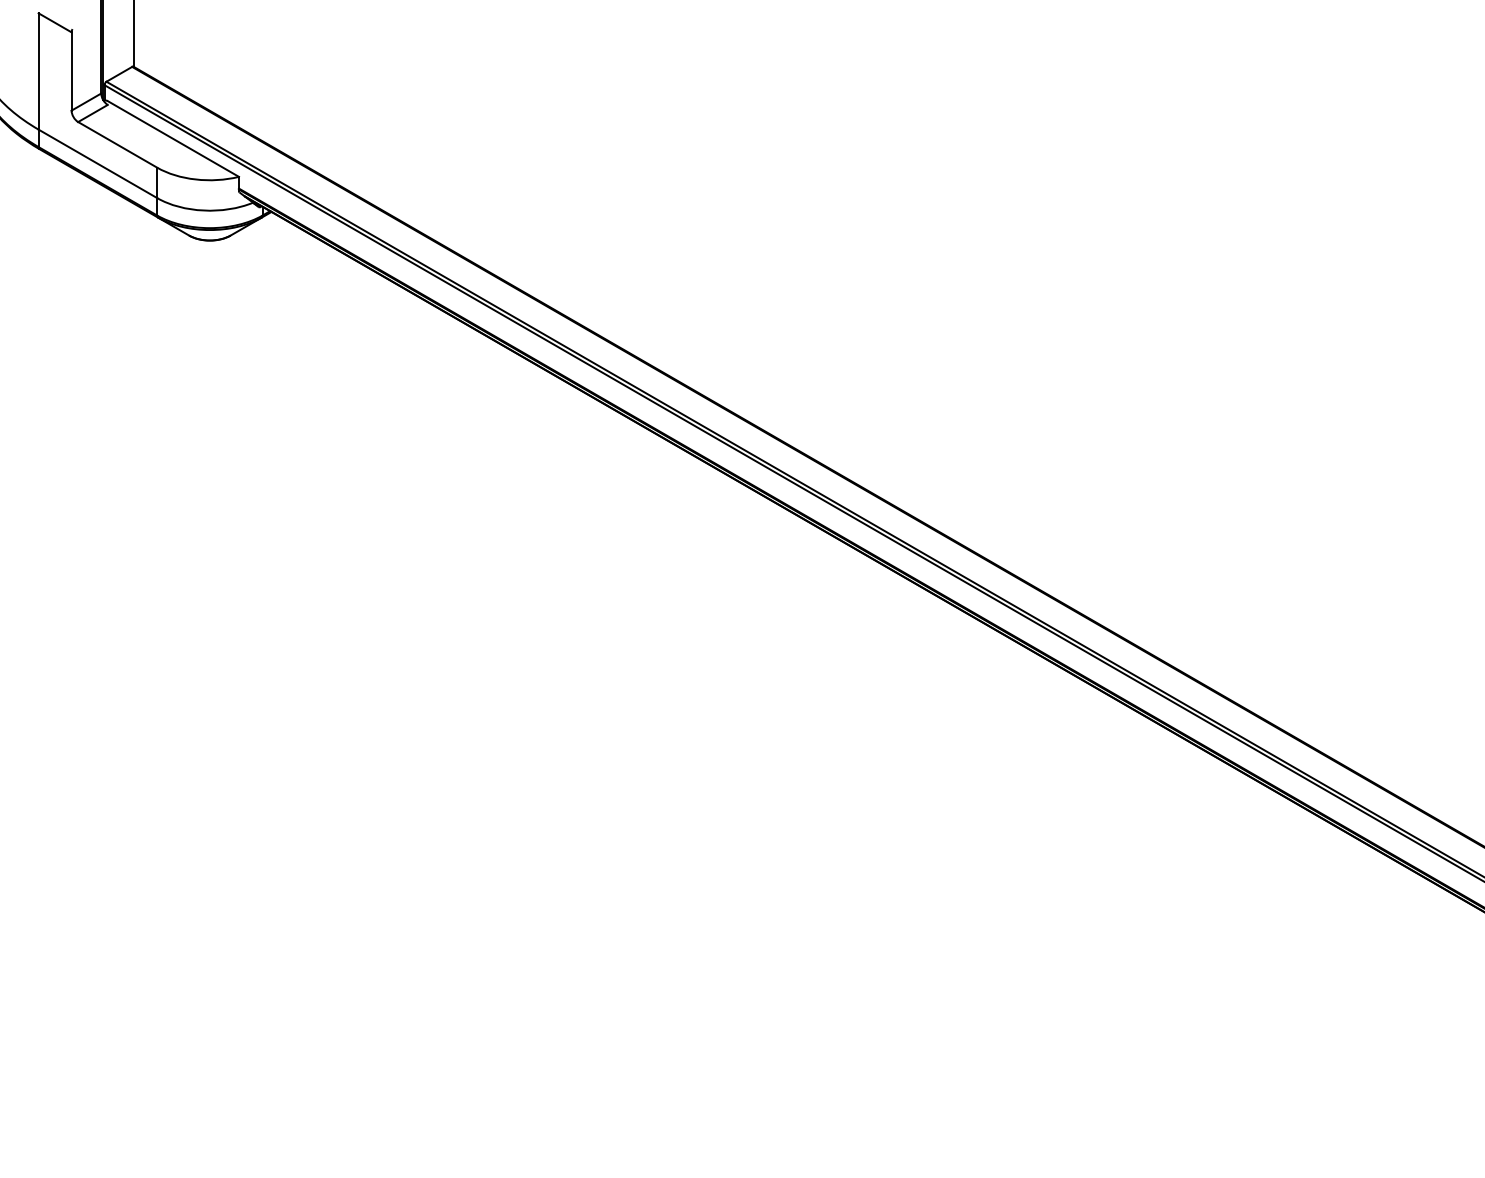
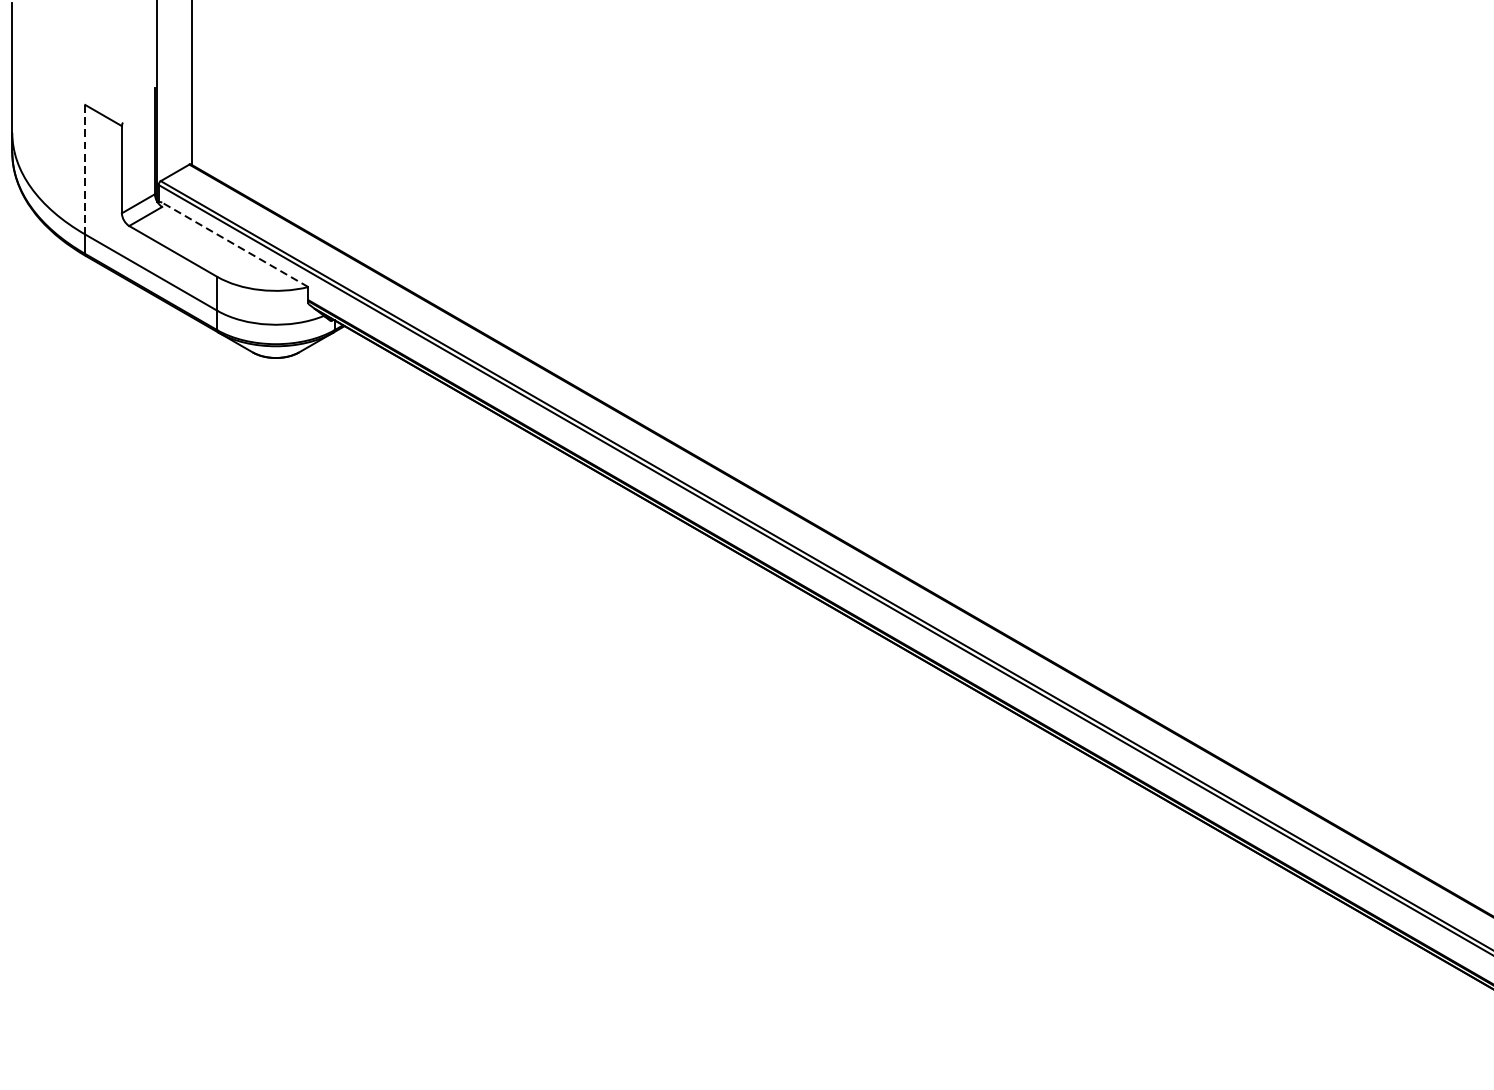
line: (38, 72) -> (85, 170), solid -> dashed
line: (173, 139) -> (235, 245), solid -> dashed

